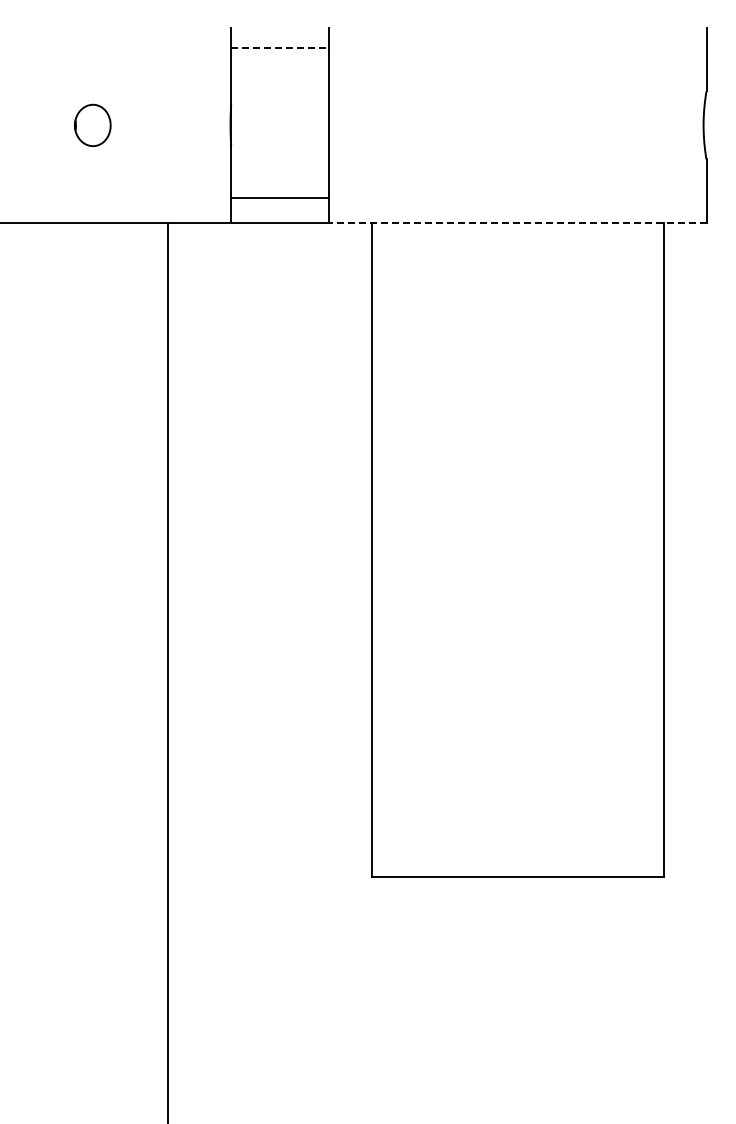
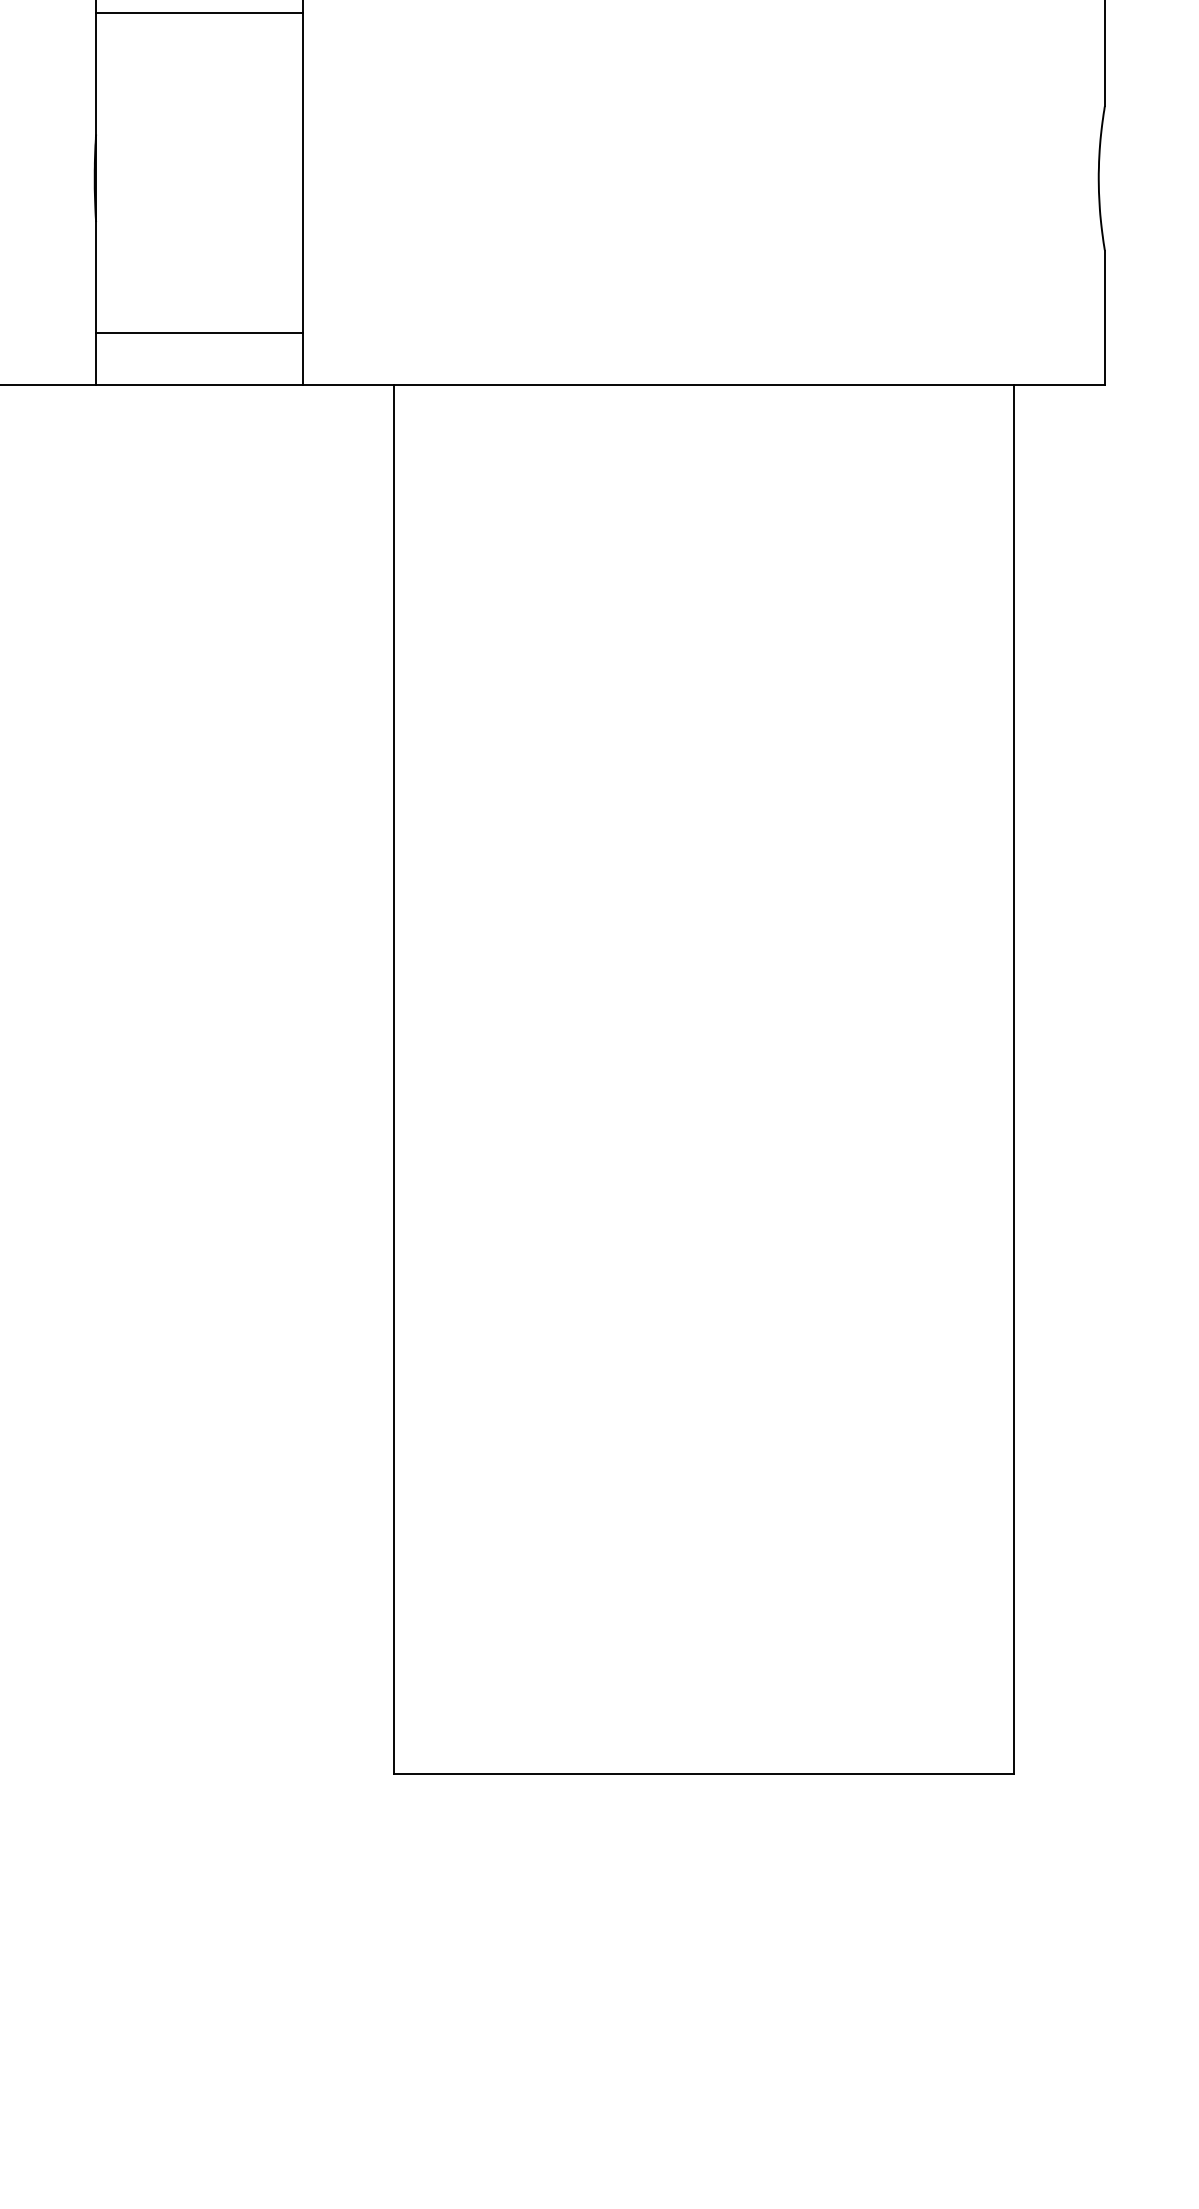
line: (279, 47) -> (198, 12), dashed -> solid
line: (517, 222) -> (703, 384), dashed -> solid

